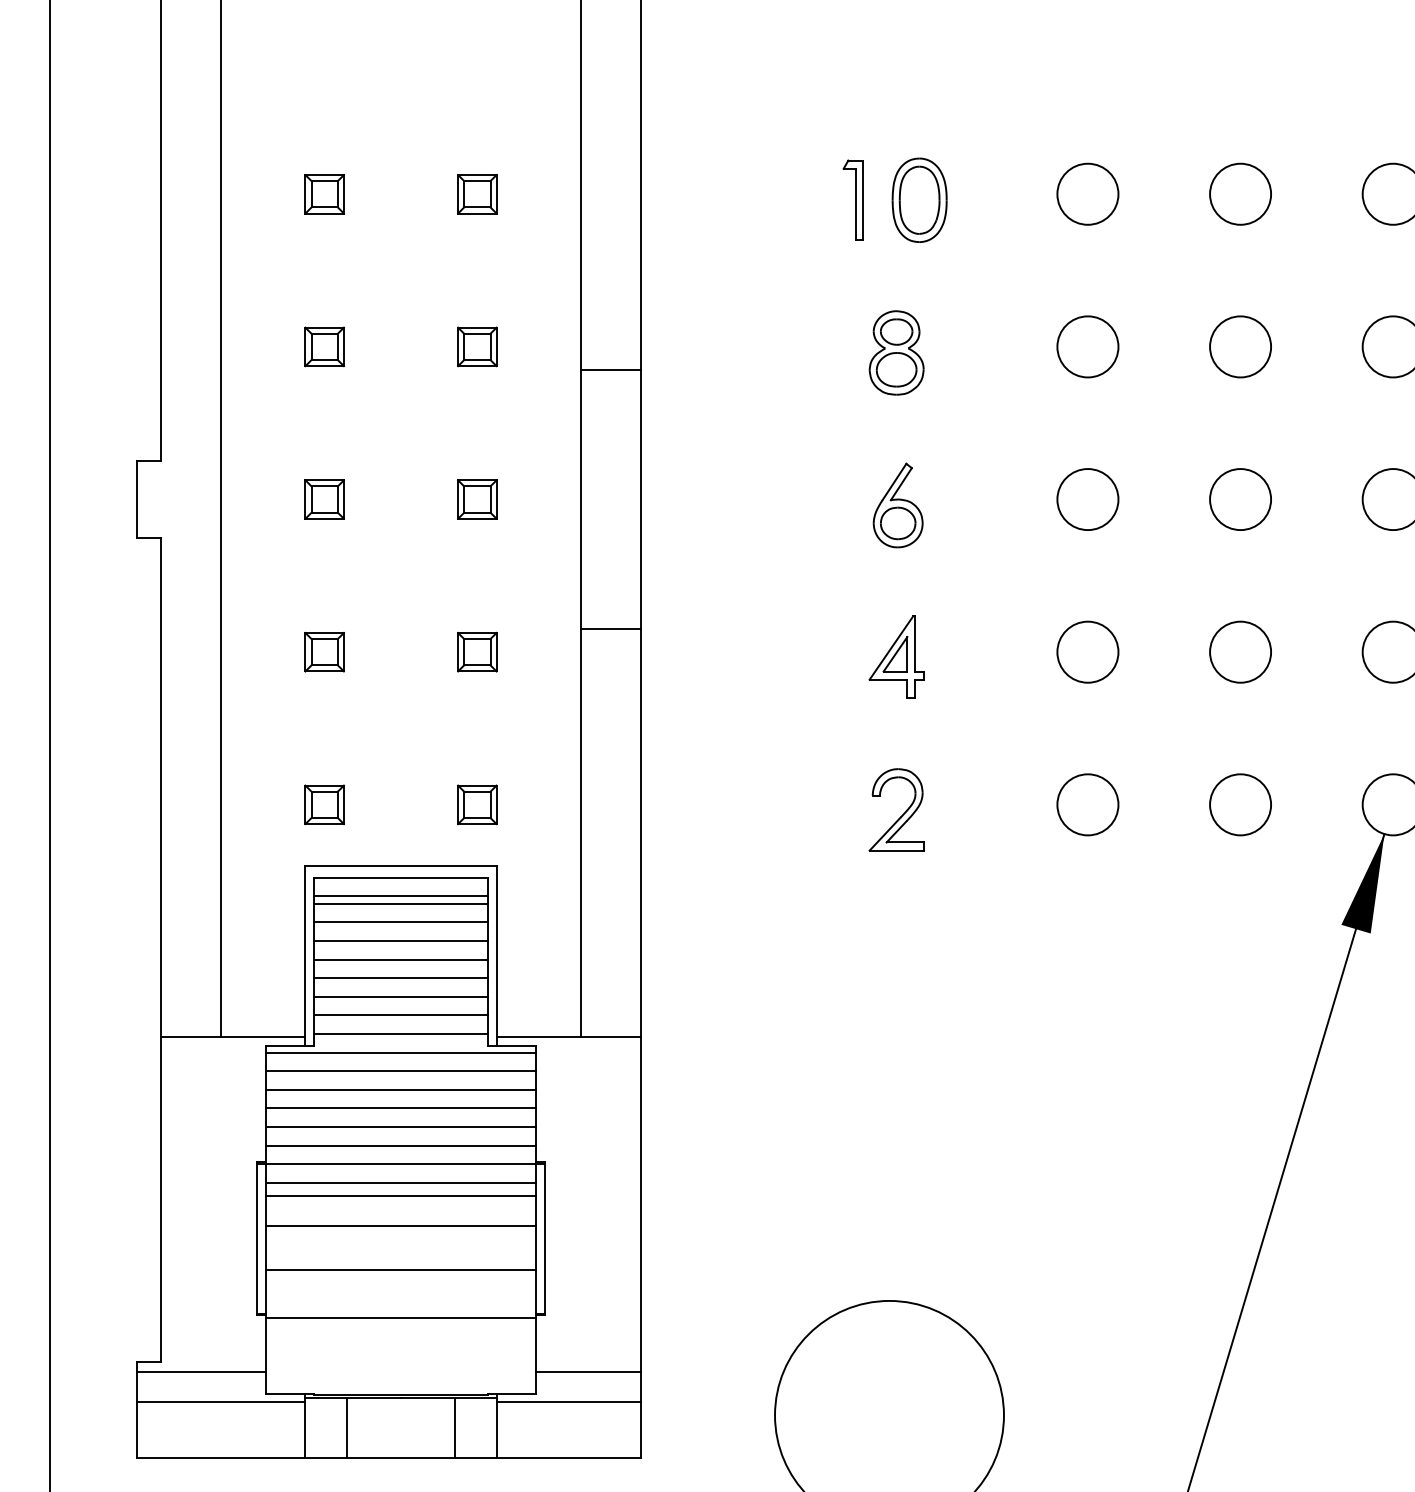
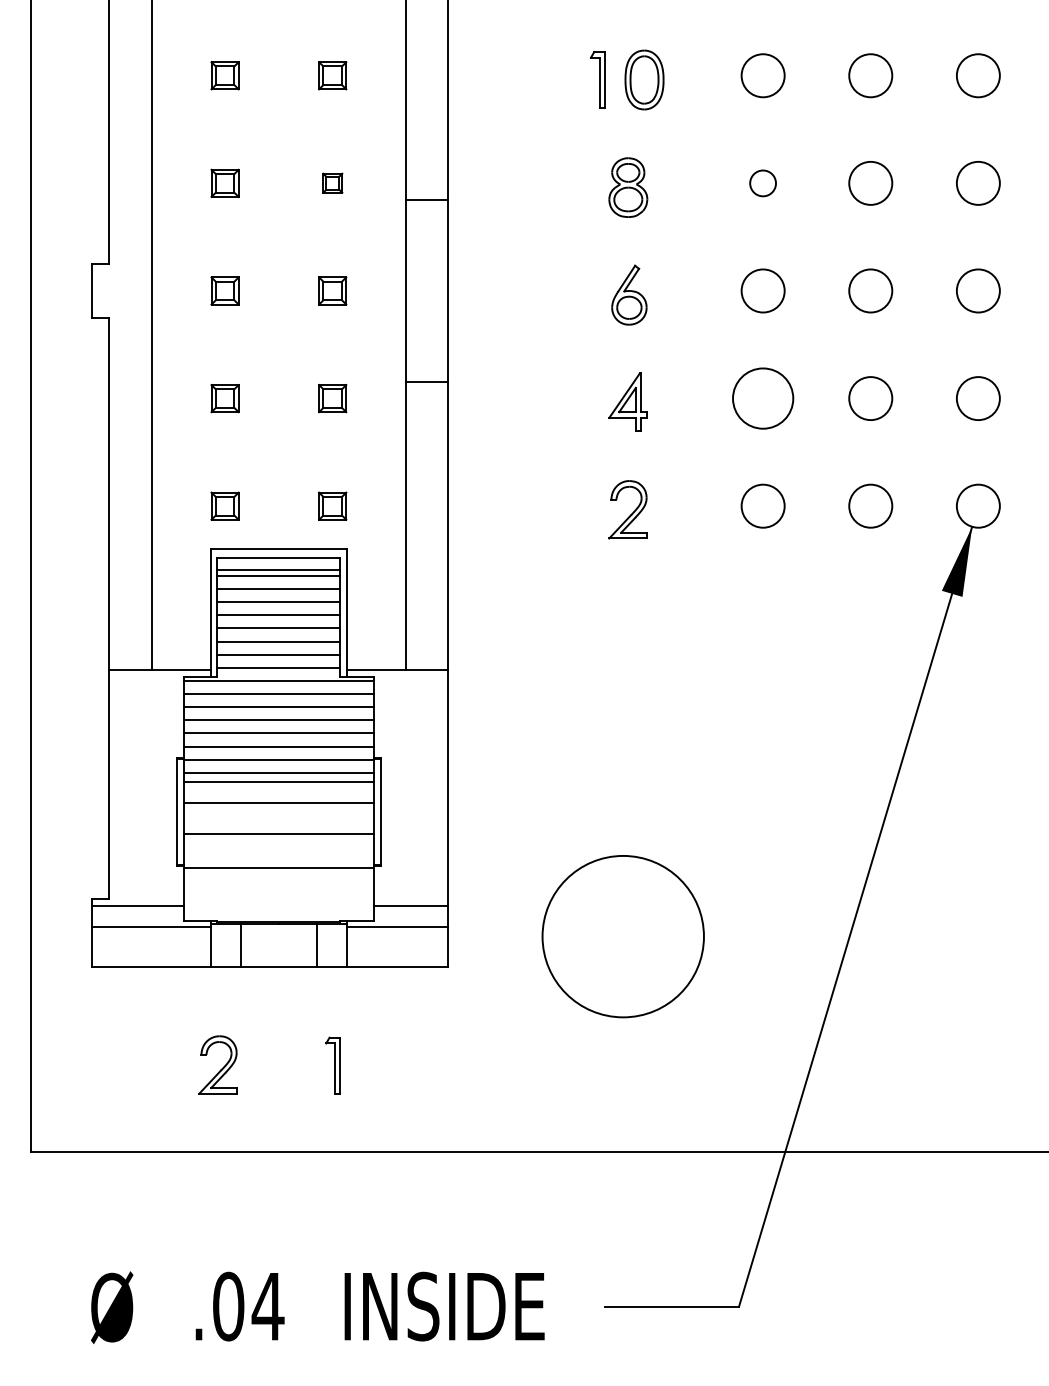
part: (477, 345) -> (332, 182), size x0.7
circle: (1087, 347) -> (762, 183), size x0.6
circle: (1087, 652) -> (762, 398), size x1.4

